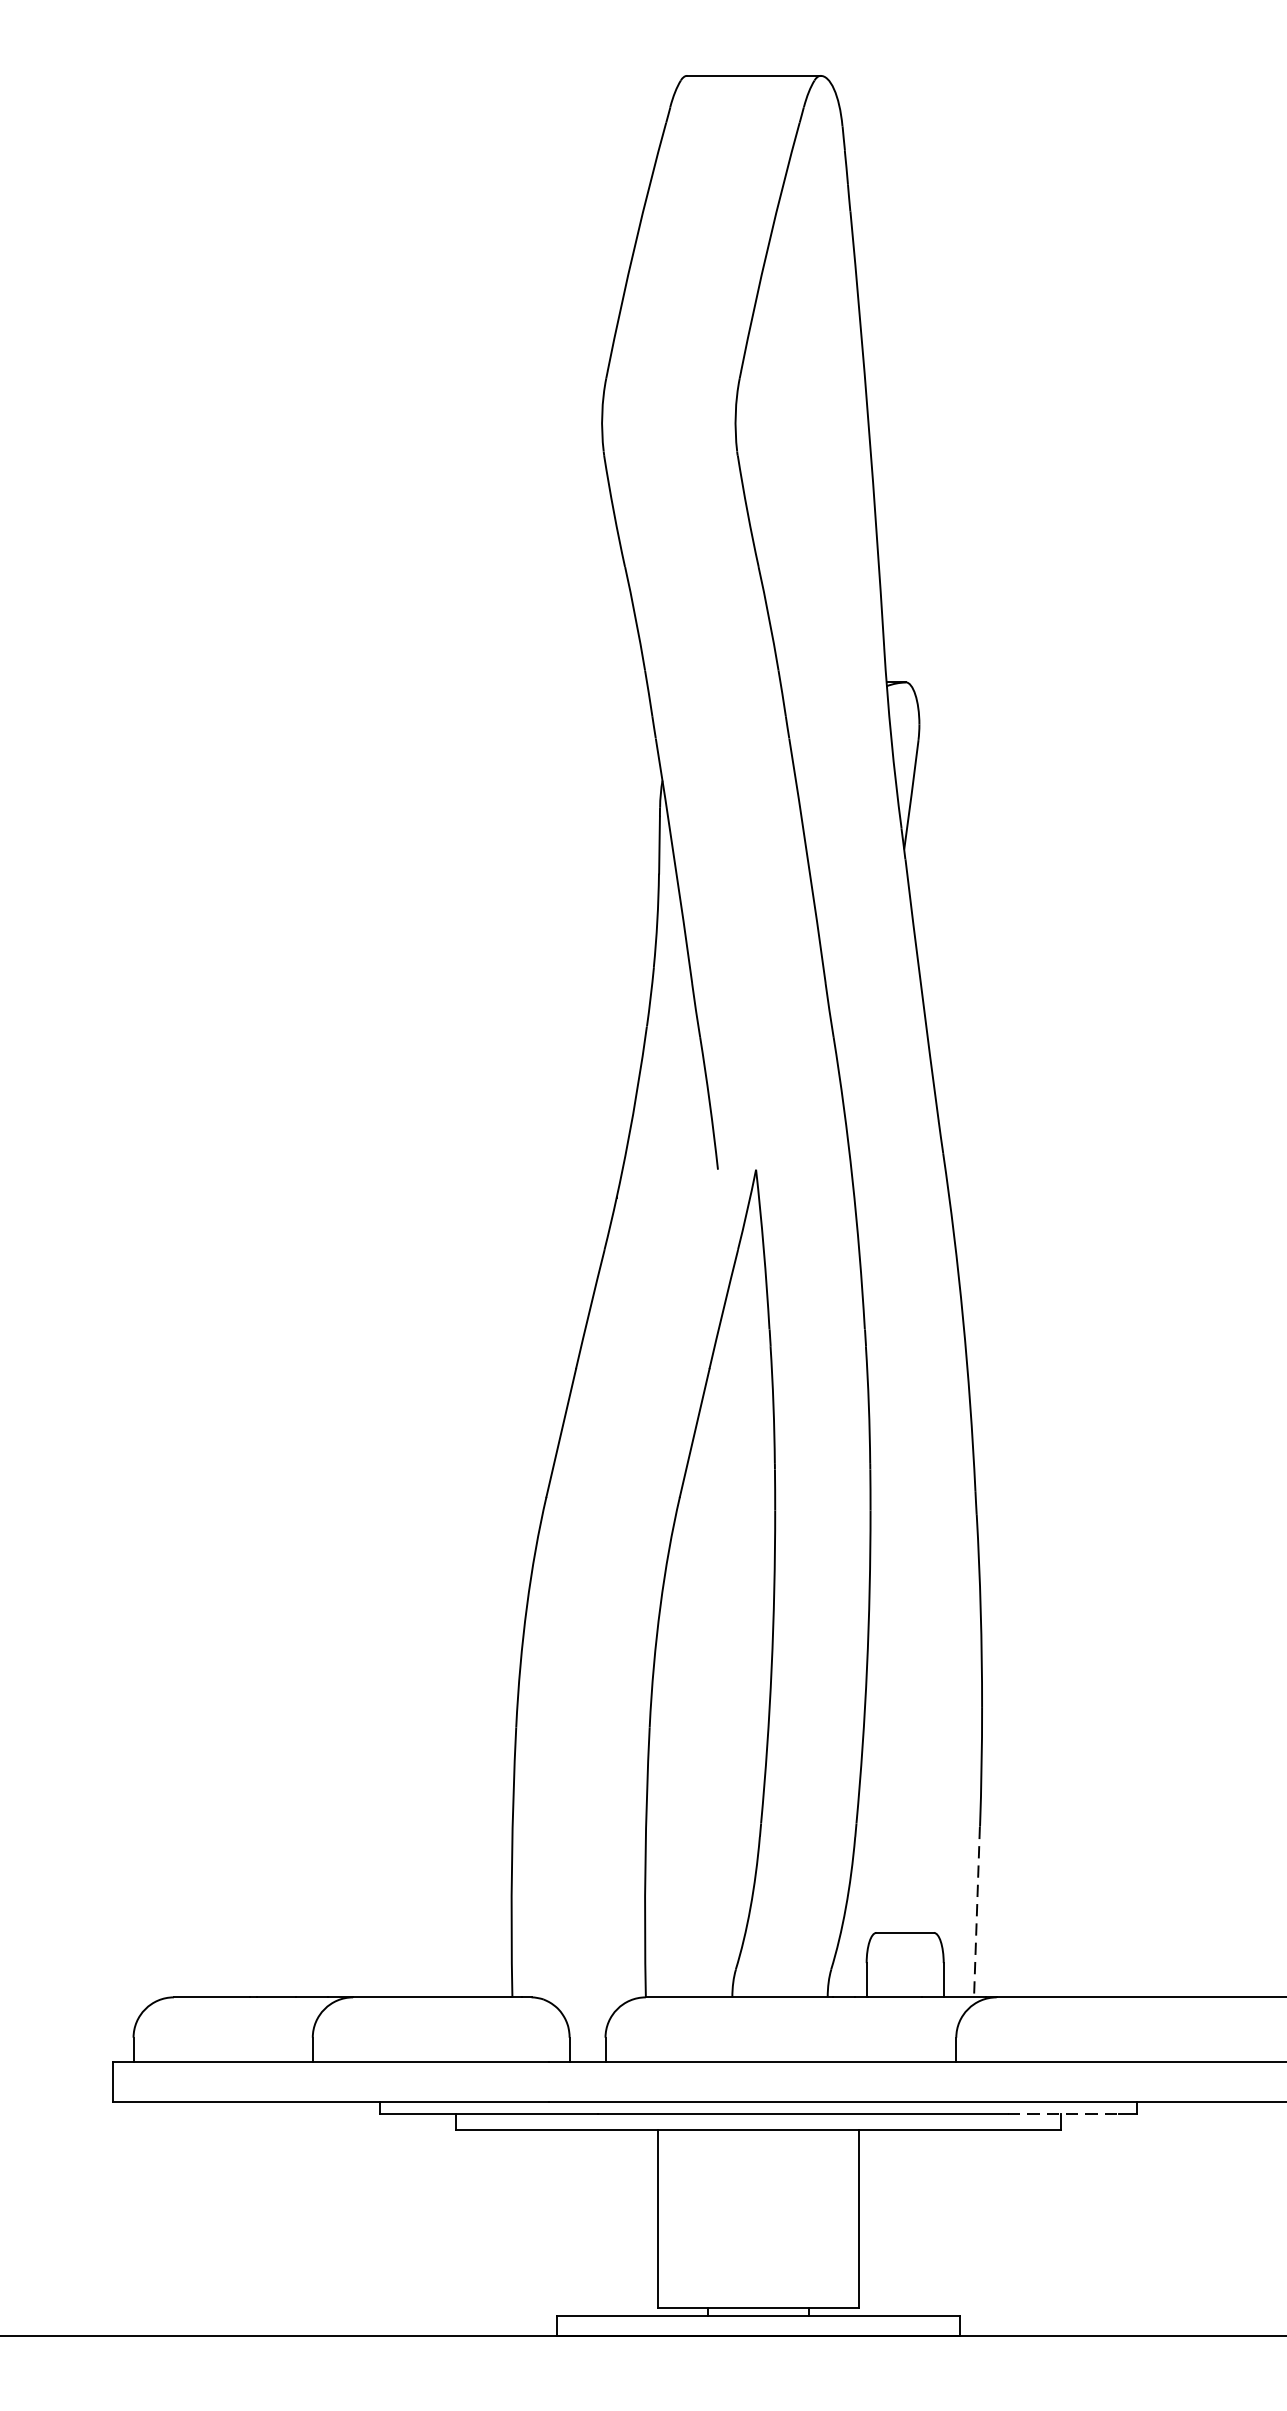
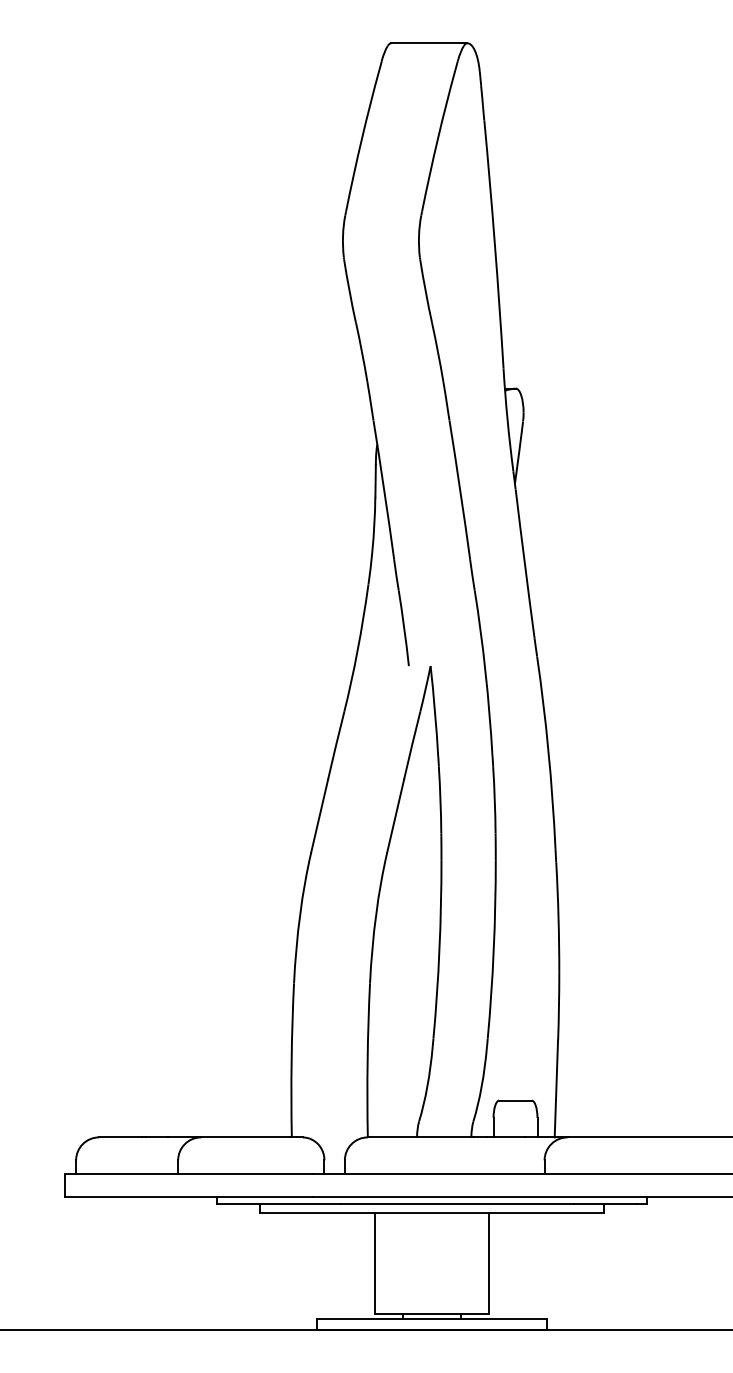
line: (977, 1911) -> (556, 1088), dashed -> solid
line: (1063, 2113) -> (605, 1203), dashed -> solid

